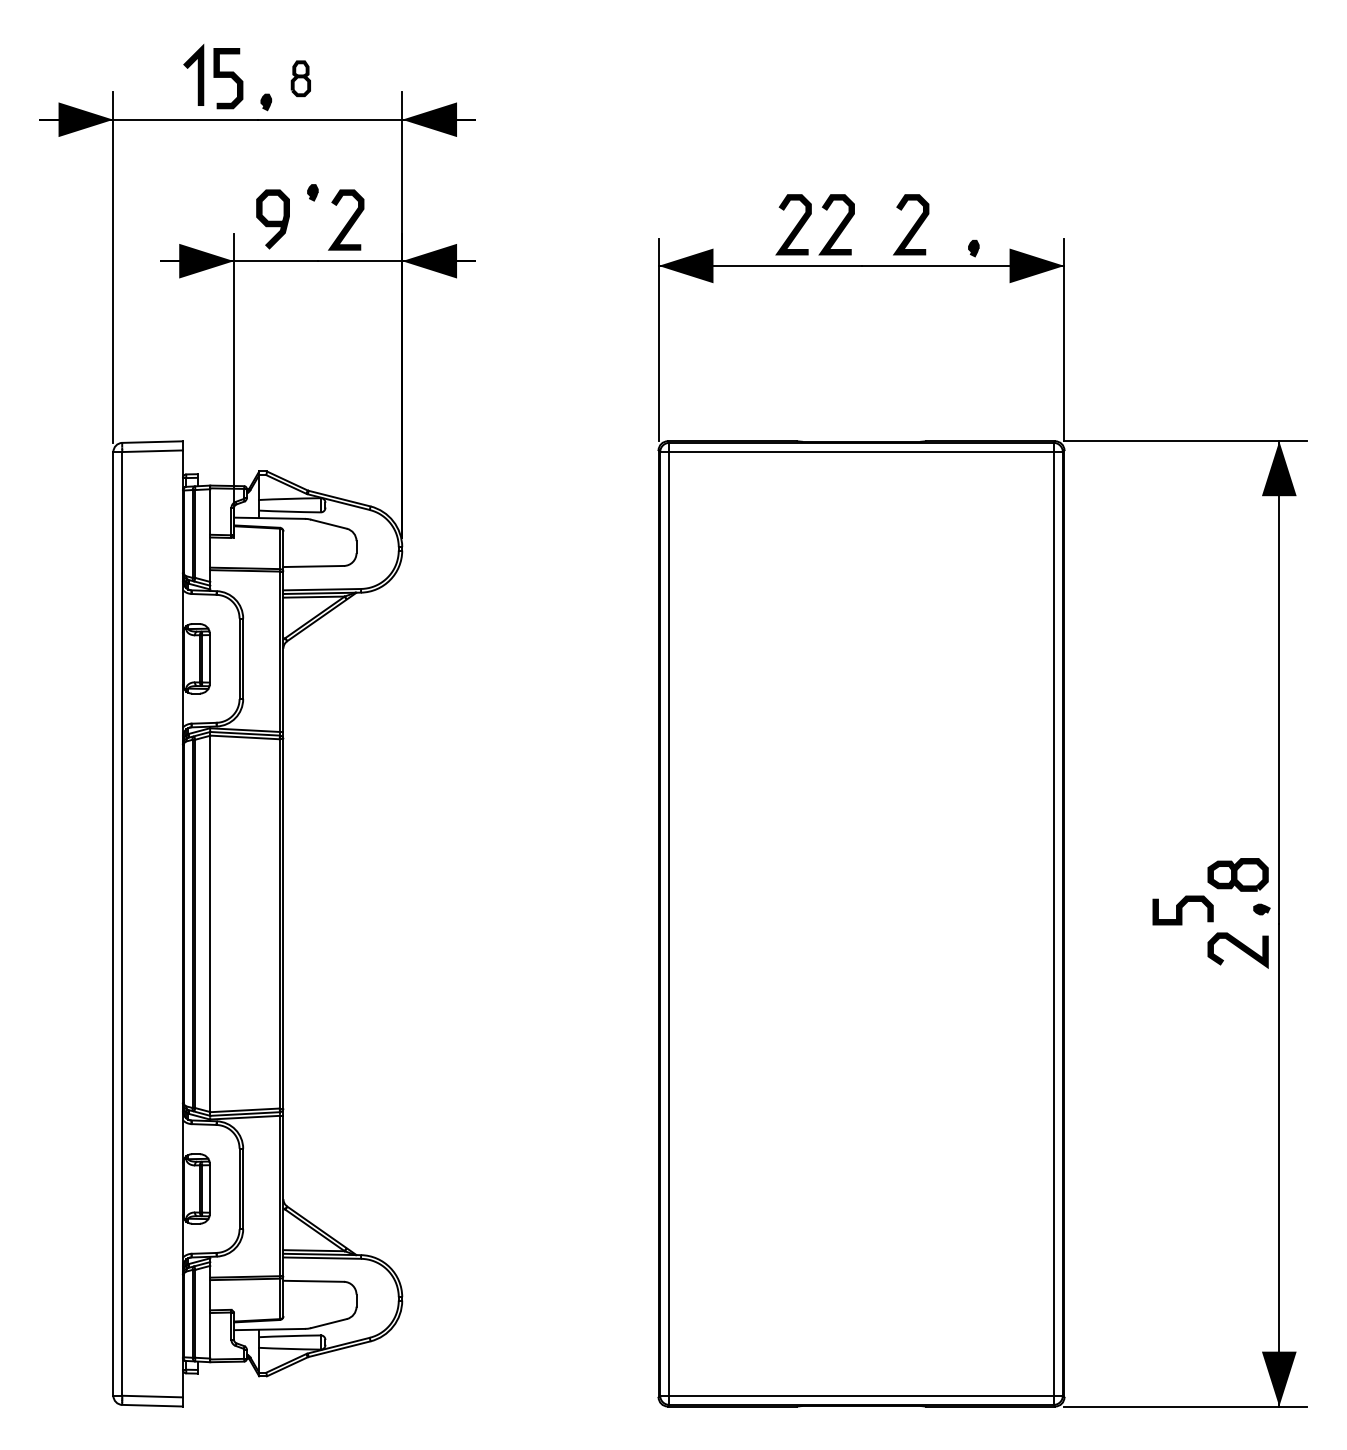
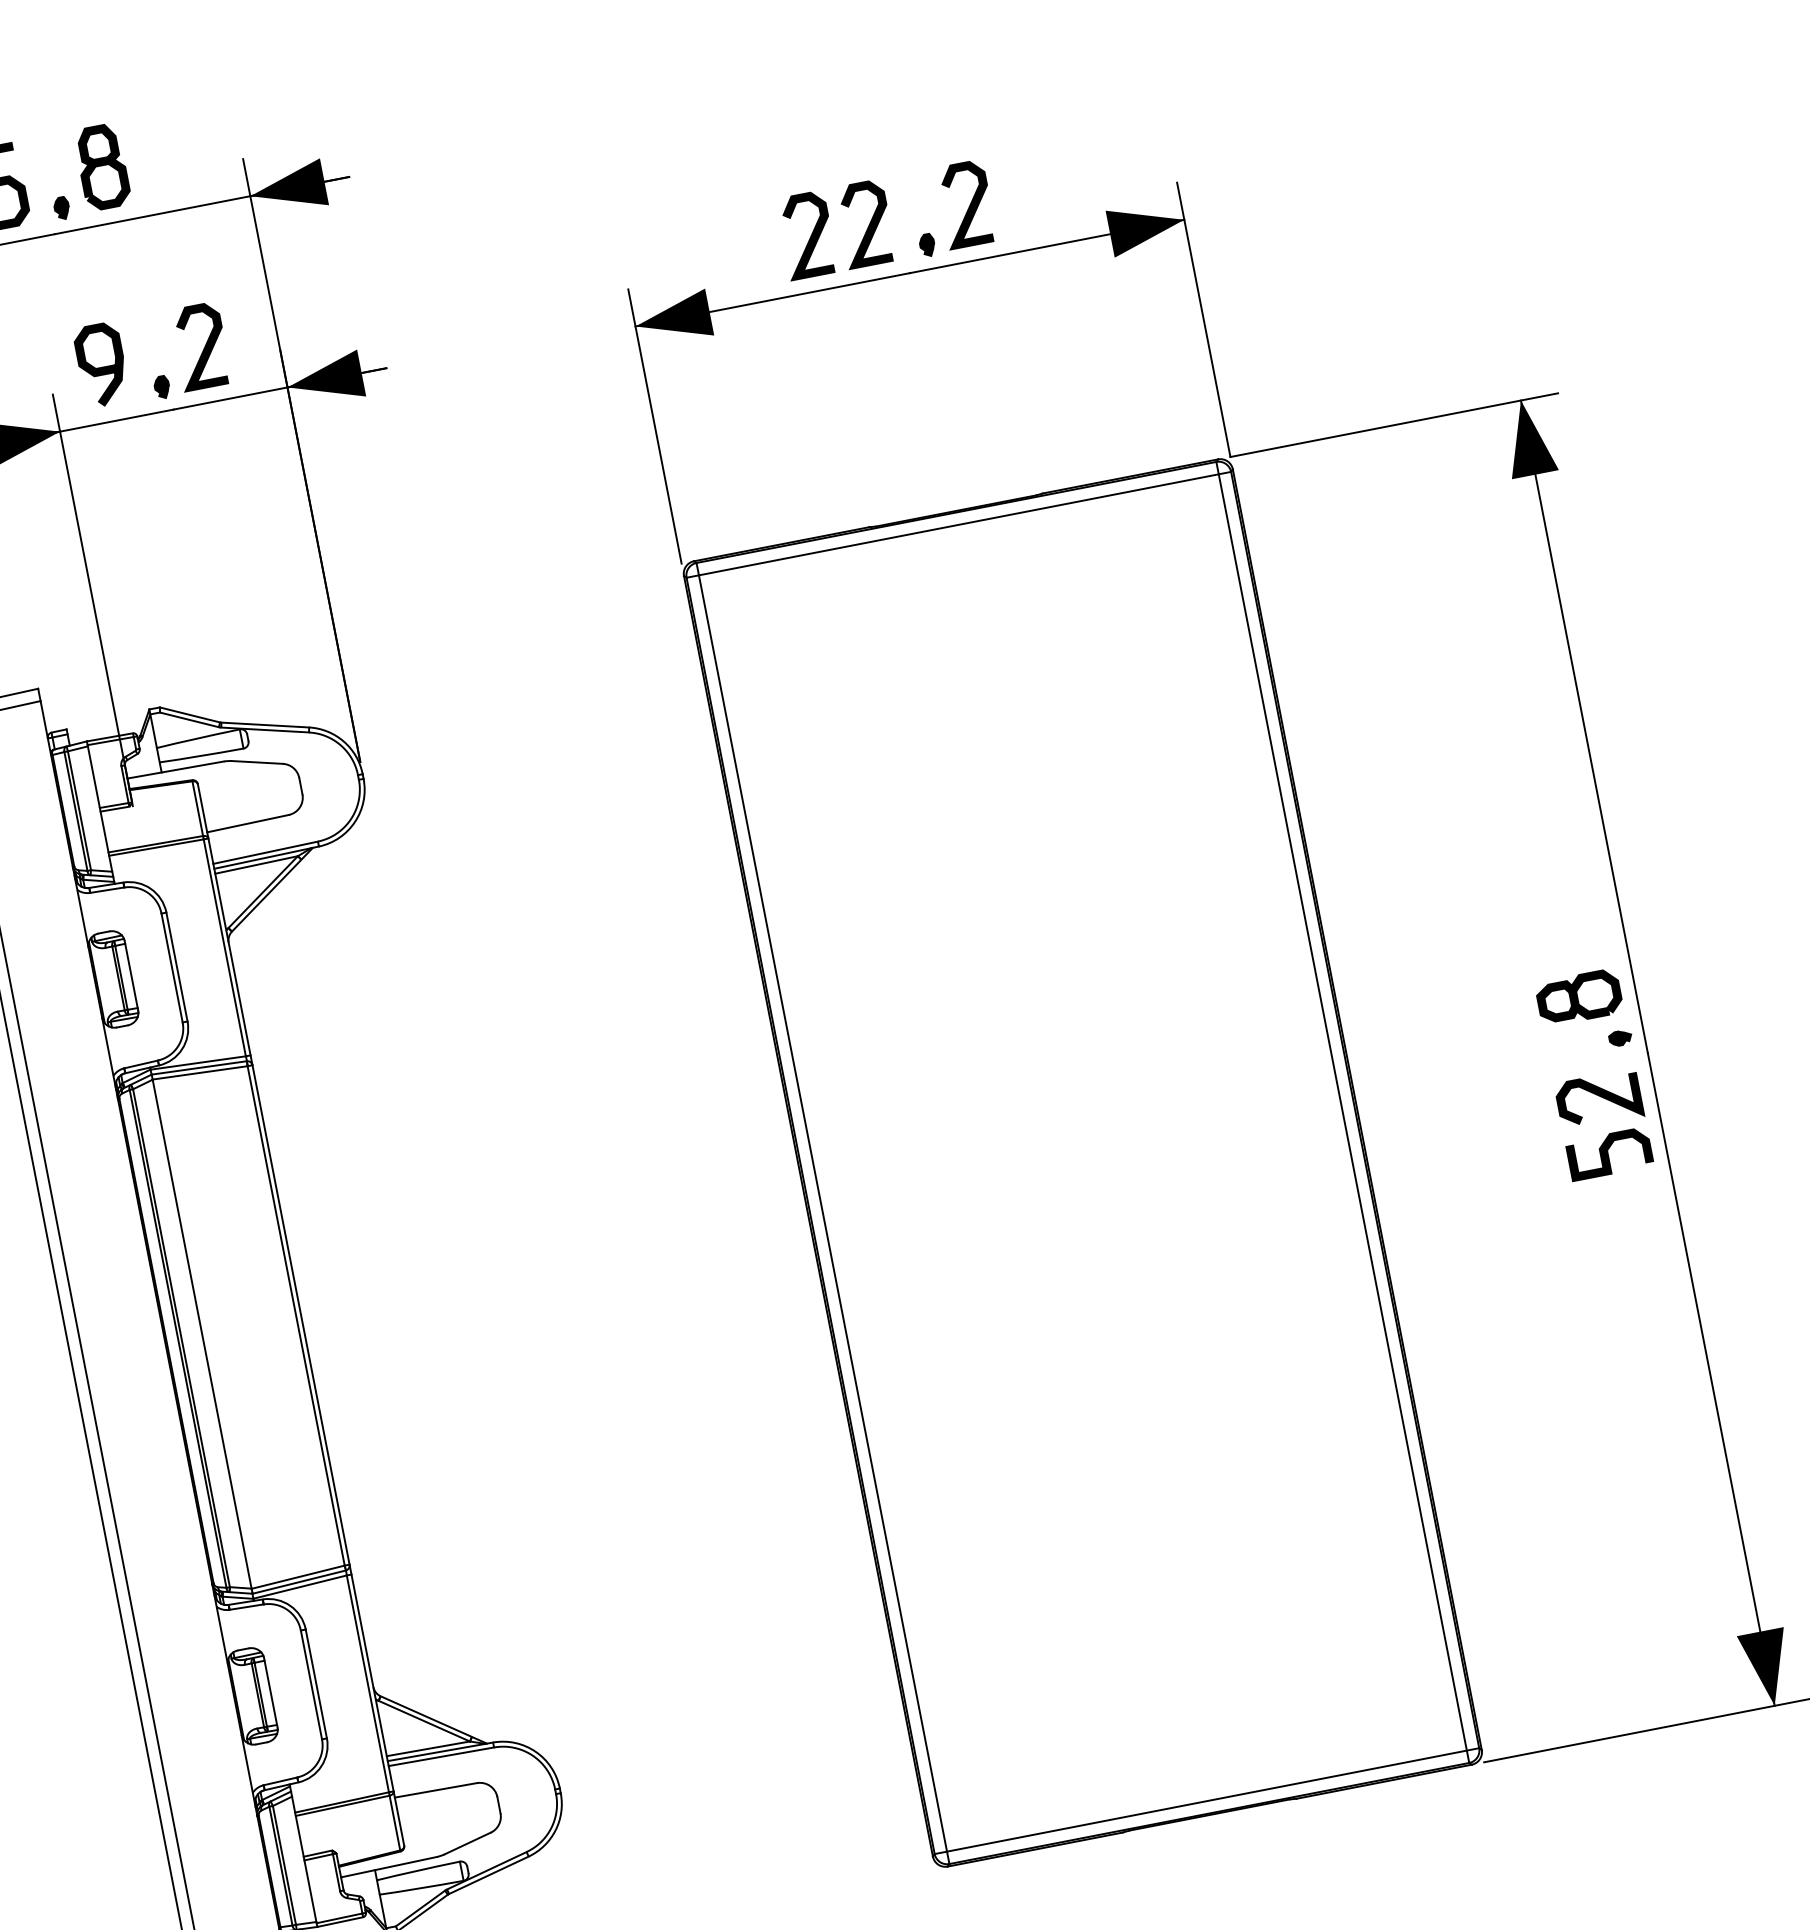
part: (300, 78) -> (101, 167), size x1.67
part: (312, 192) -> (161, 387), moved
part: (973, 248) -> (926, 245), moved
curve: (1182, 910) -> (1608, 1154), moved

